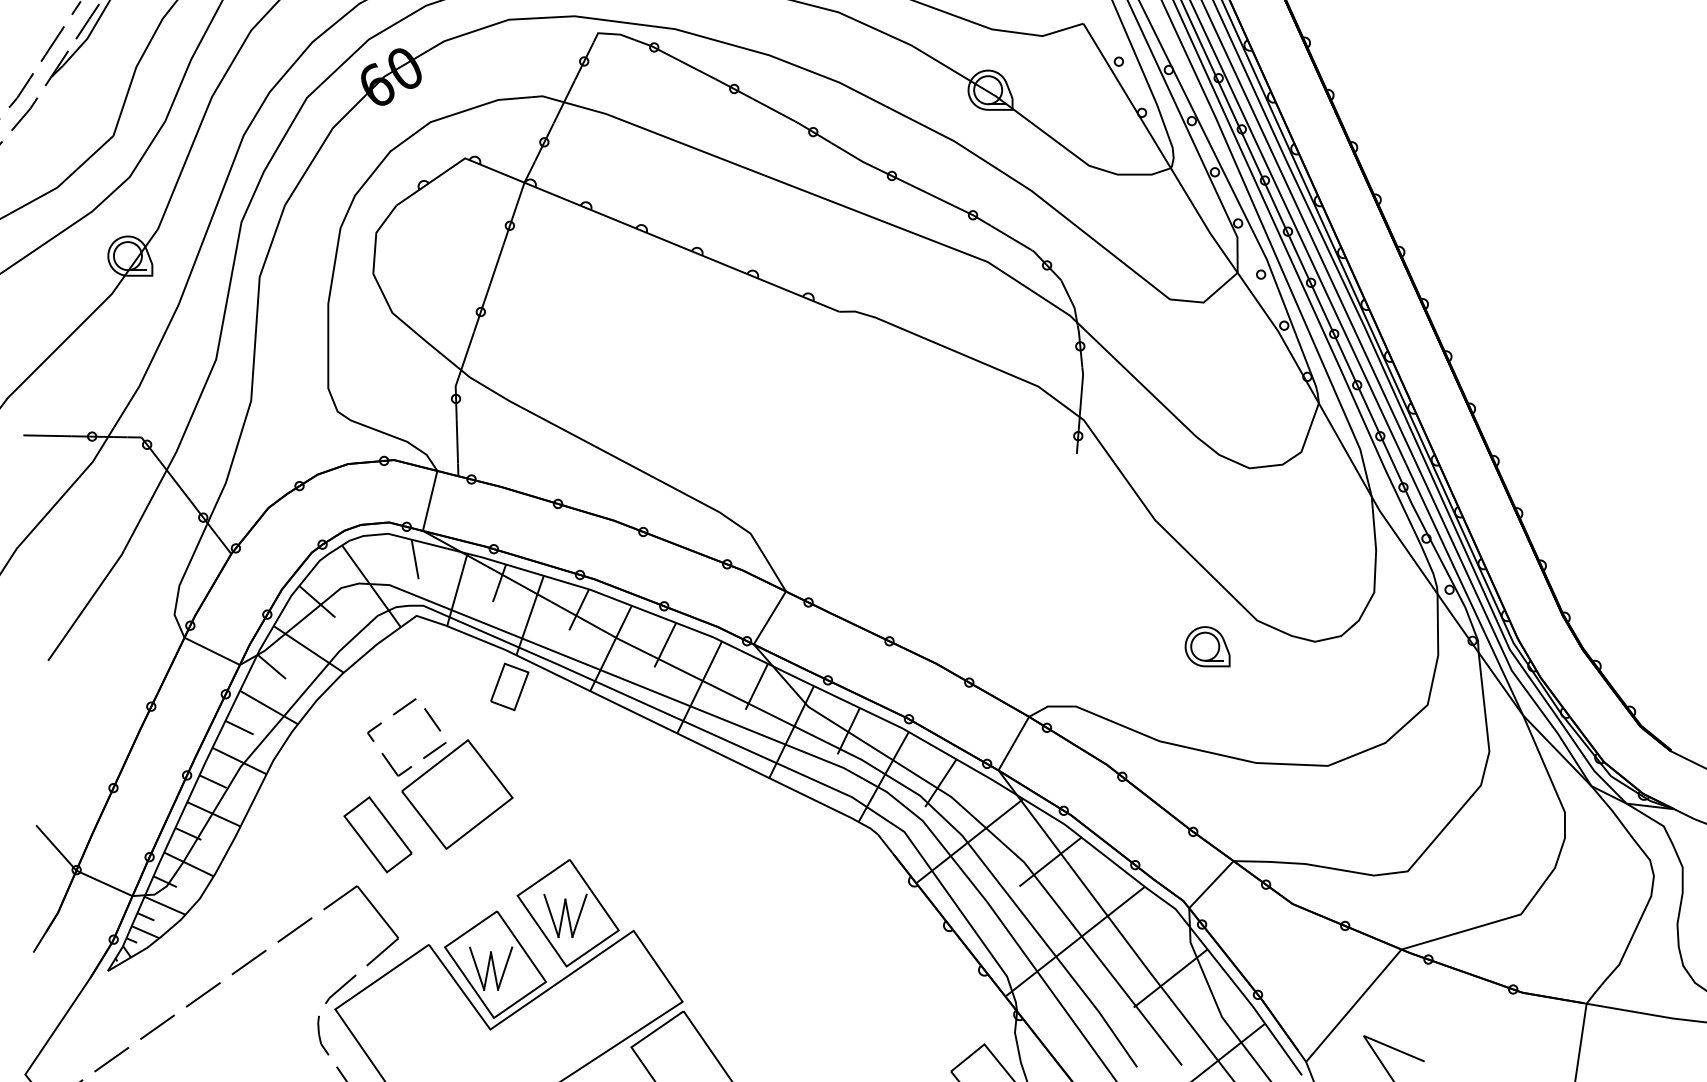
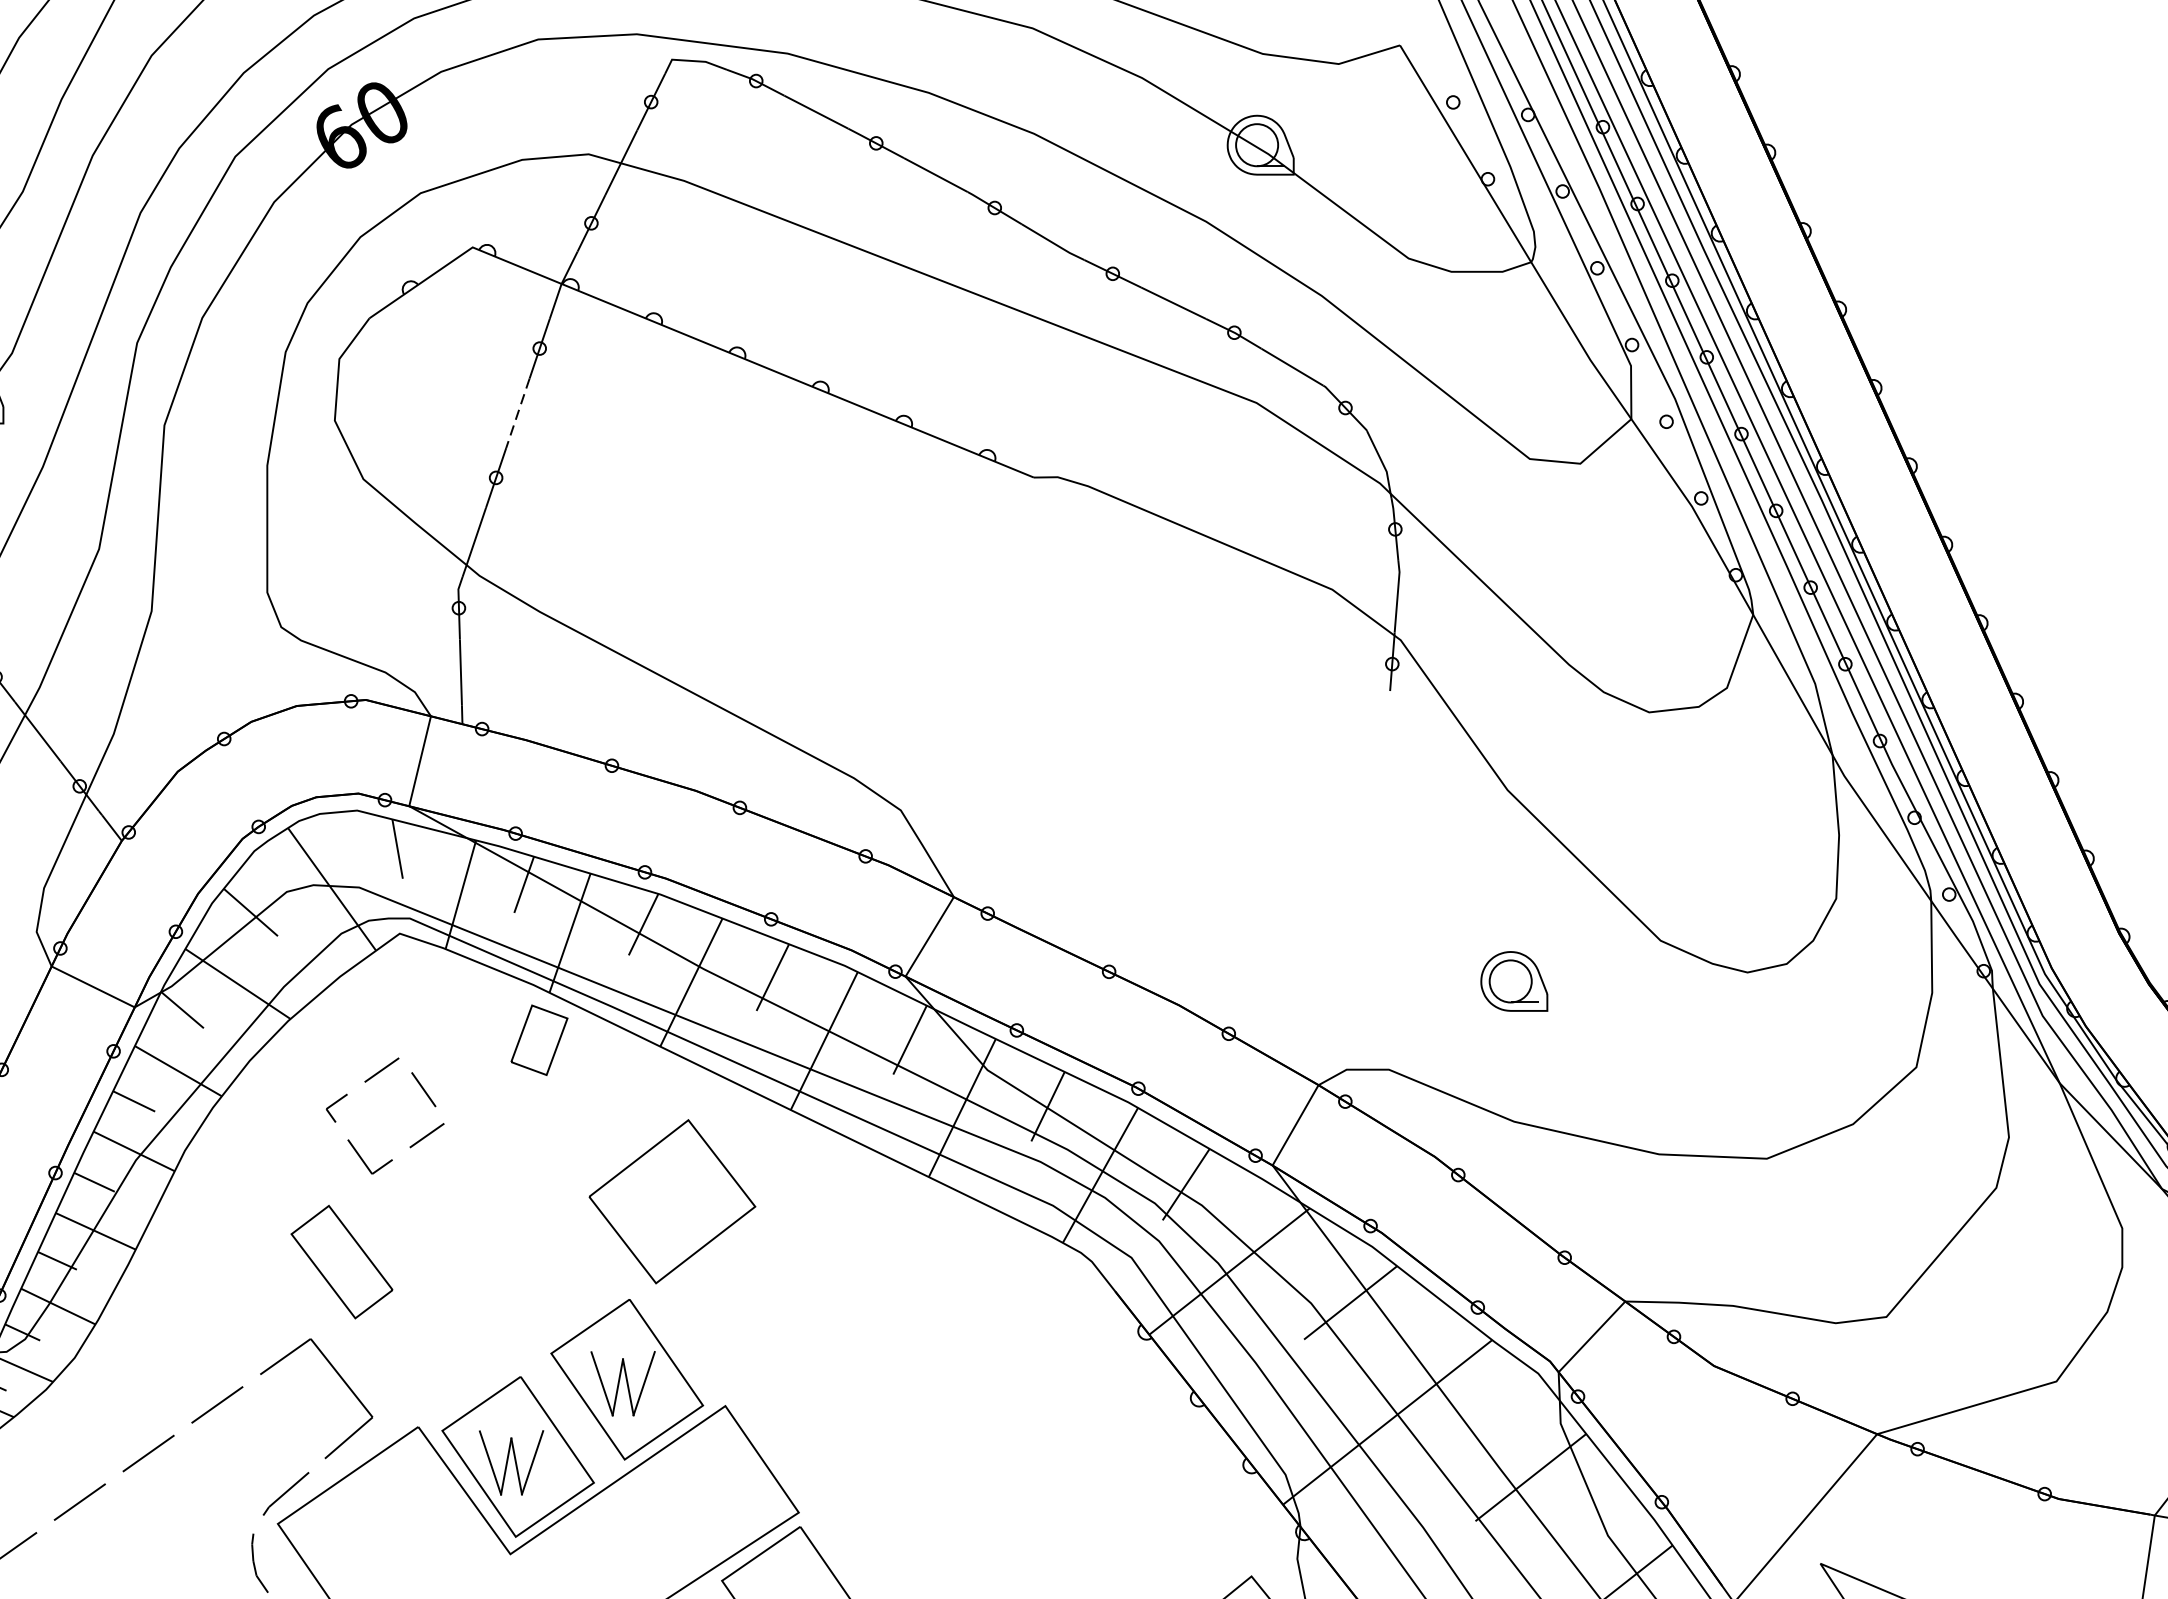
line: (495, 269) -> (518, 414), solid -> dashed
part: (1207, 646) -> (1514, 981), moved
part: (457, 794) -> (672, 1201), moved

